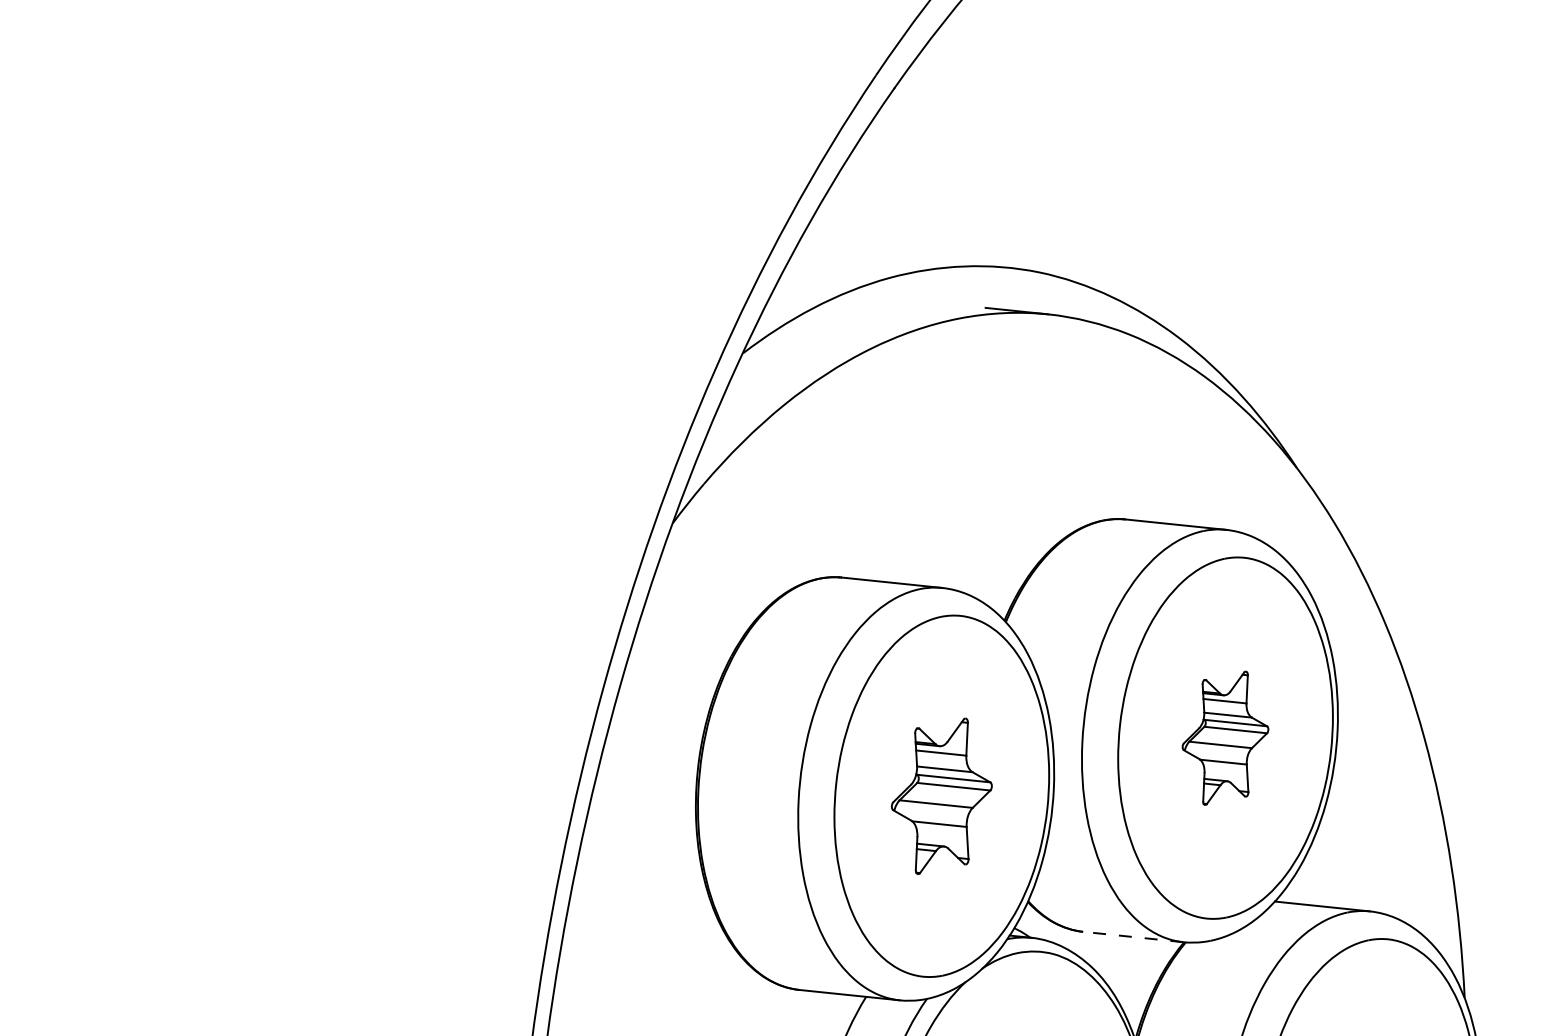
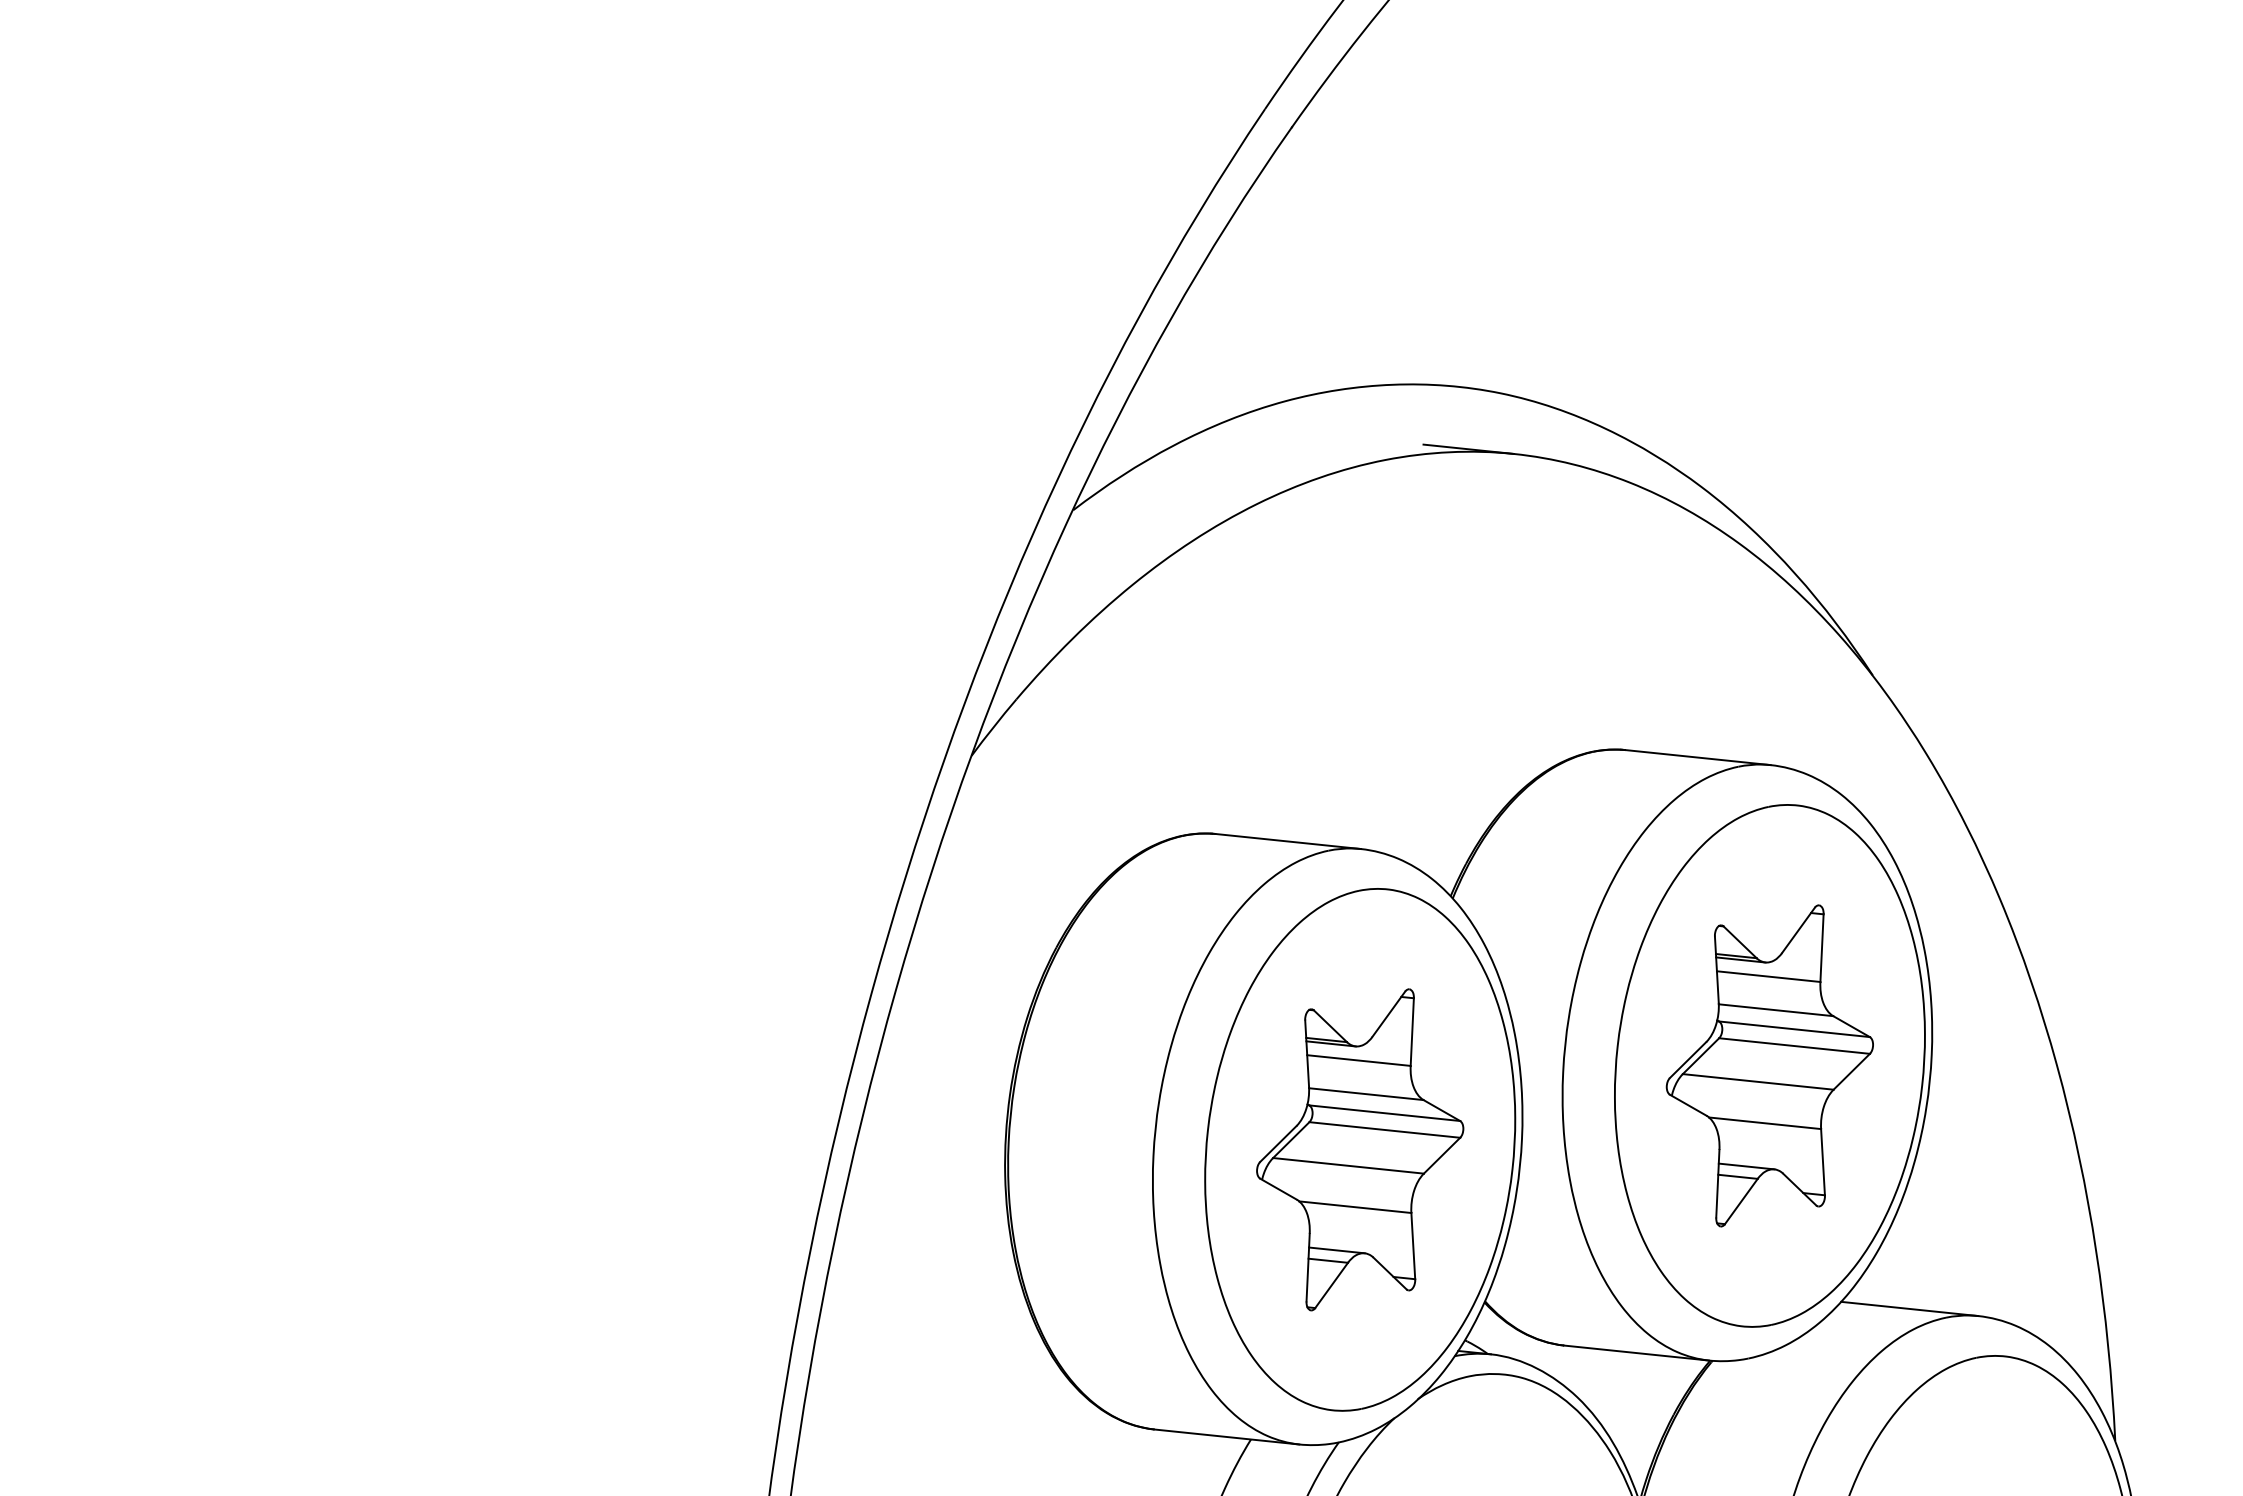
part: (1225, 738) -> (1769, 1066), size x1.67
part: (941, 796) -> (1359, 1150), size x1.43
line: (1132, 936) -> (1635, 1352), dashed -> solid

